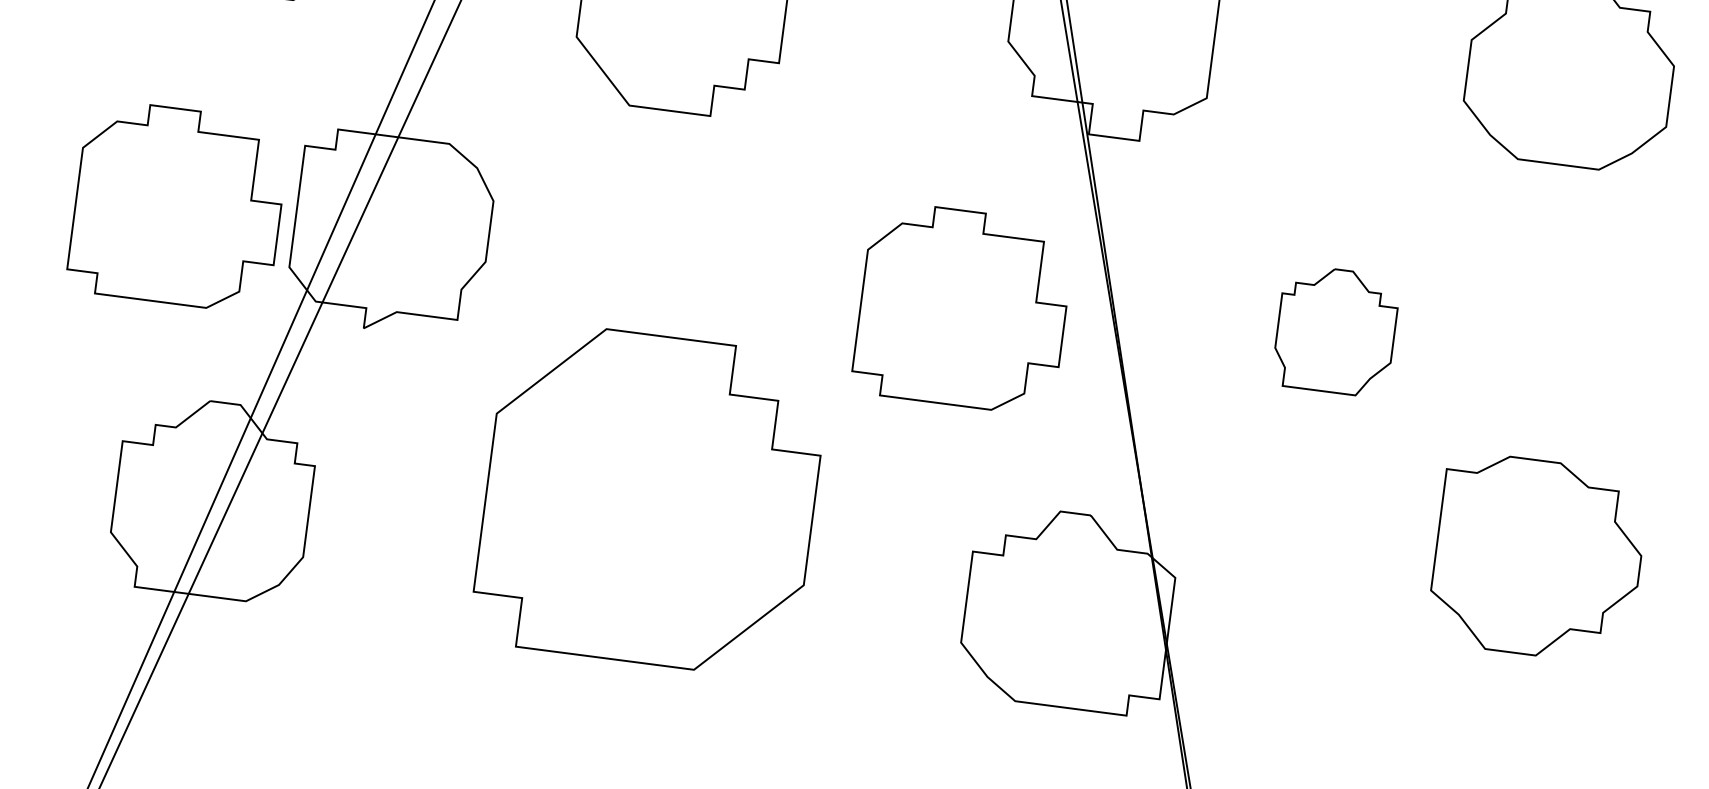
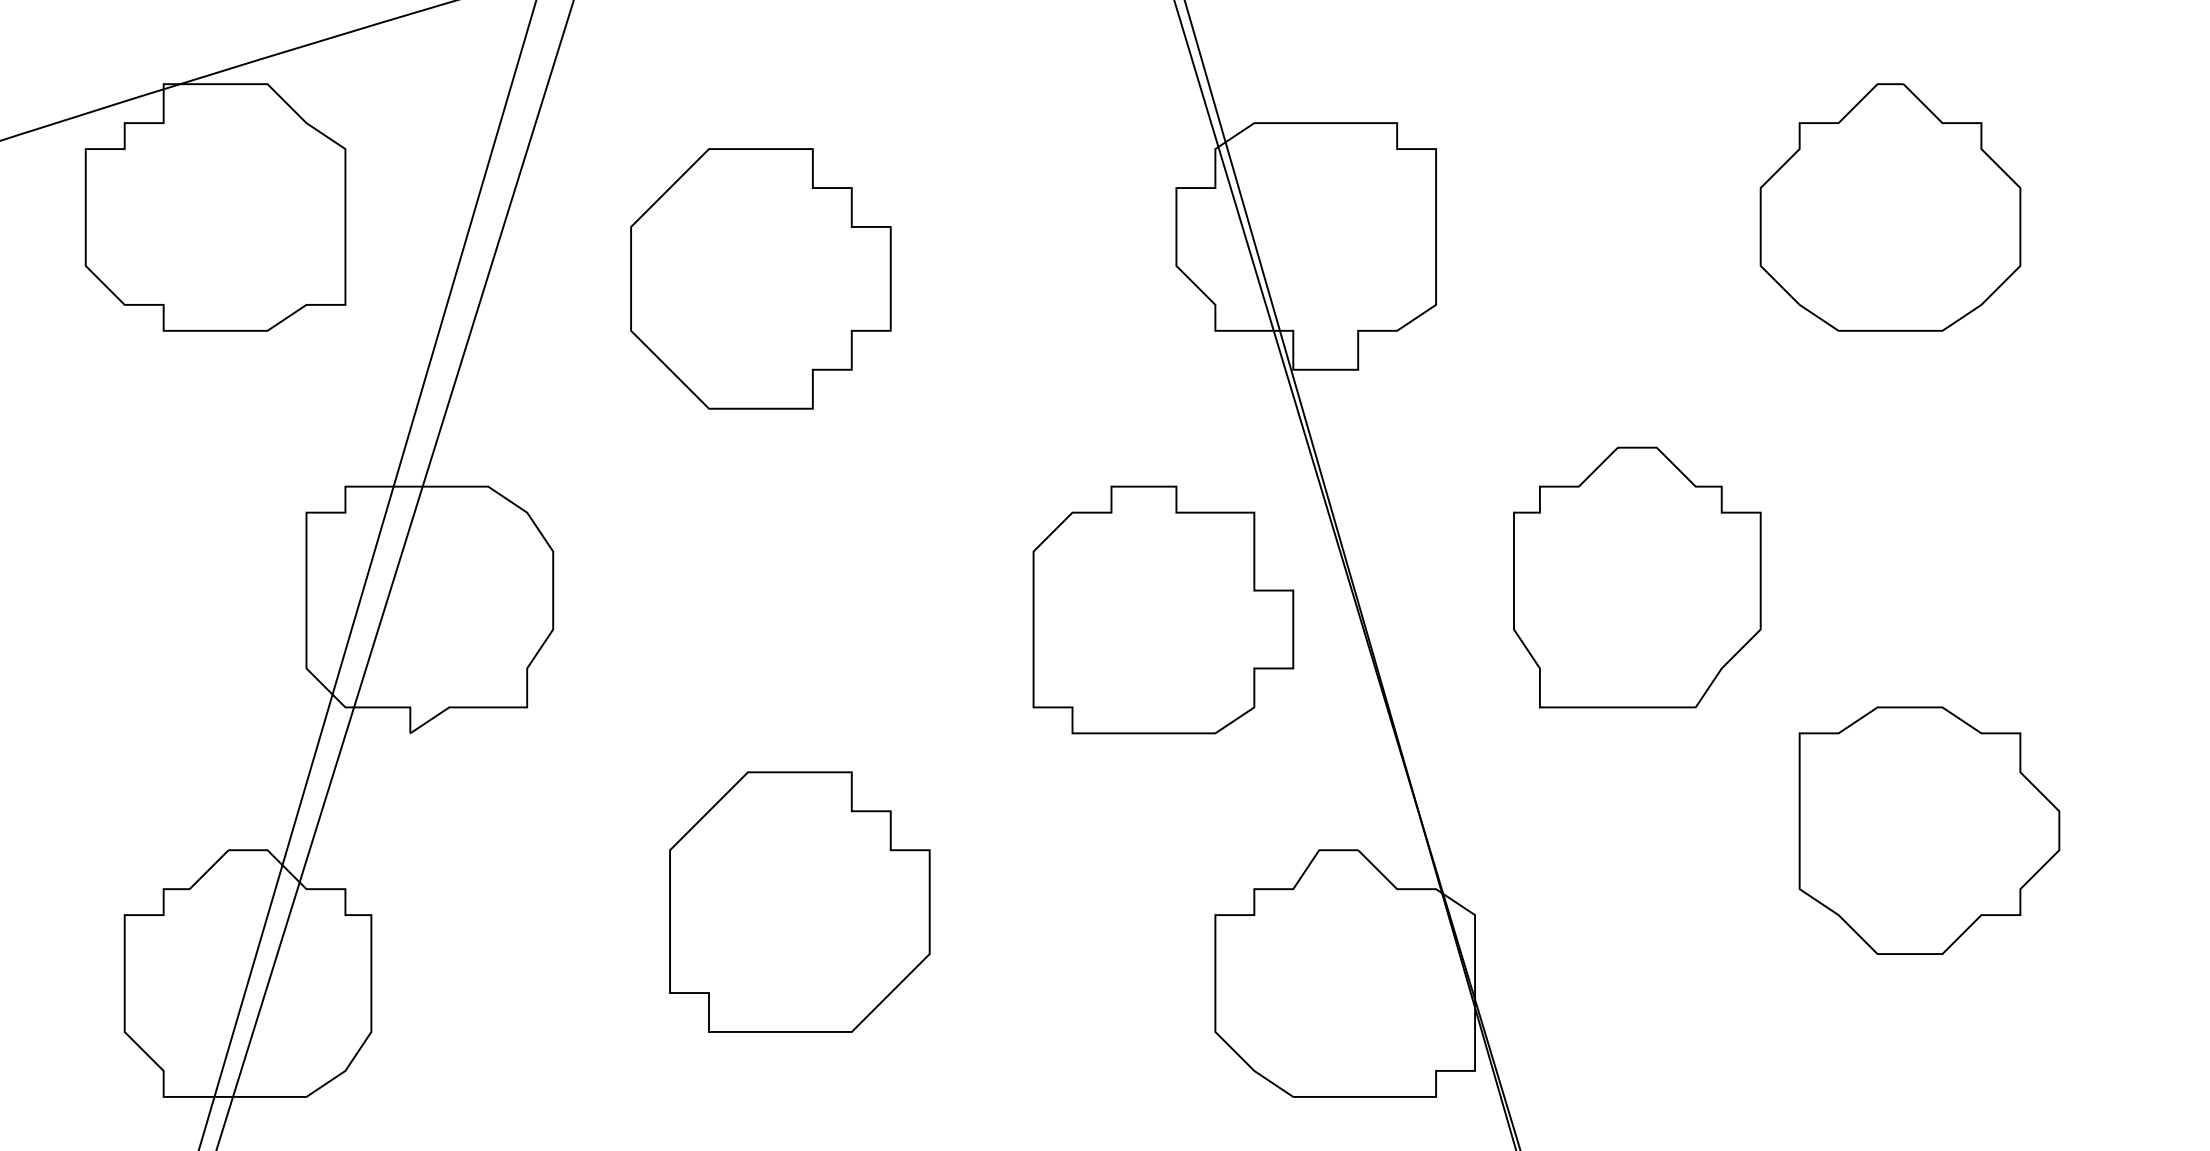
part: (178, 206) -> (156, 609), removed
part: (1336, 331) -> (1637, 577), size x1.67
part: (650, 498) -> (799, 901), size x0.62

